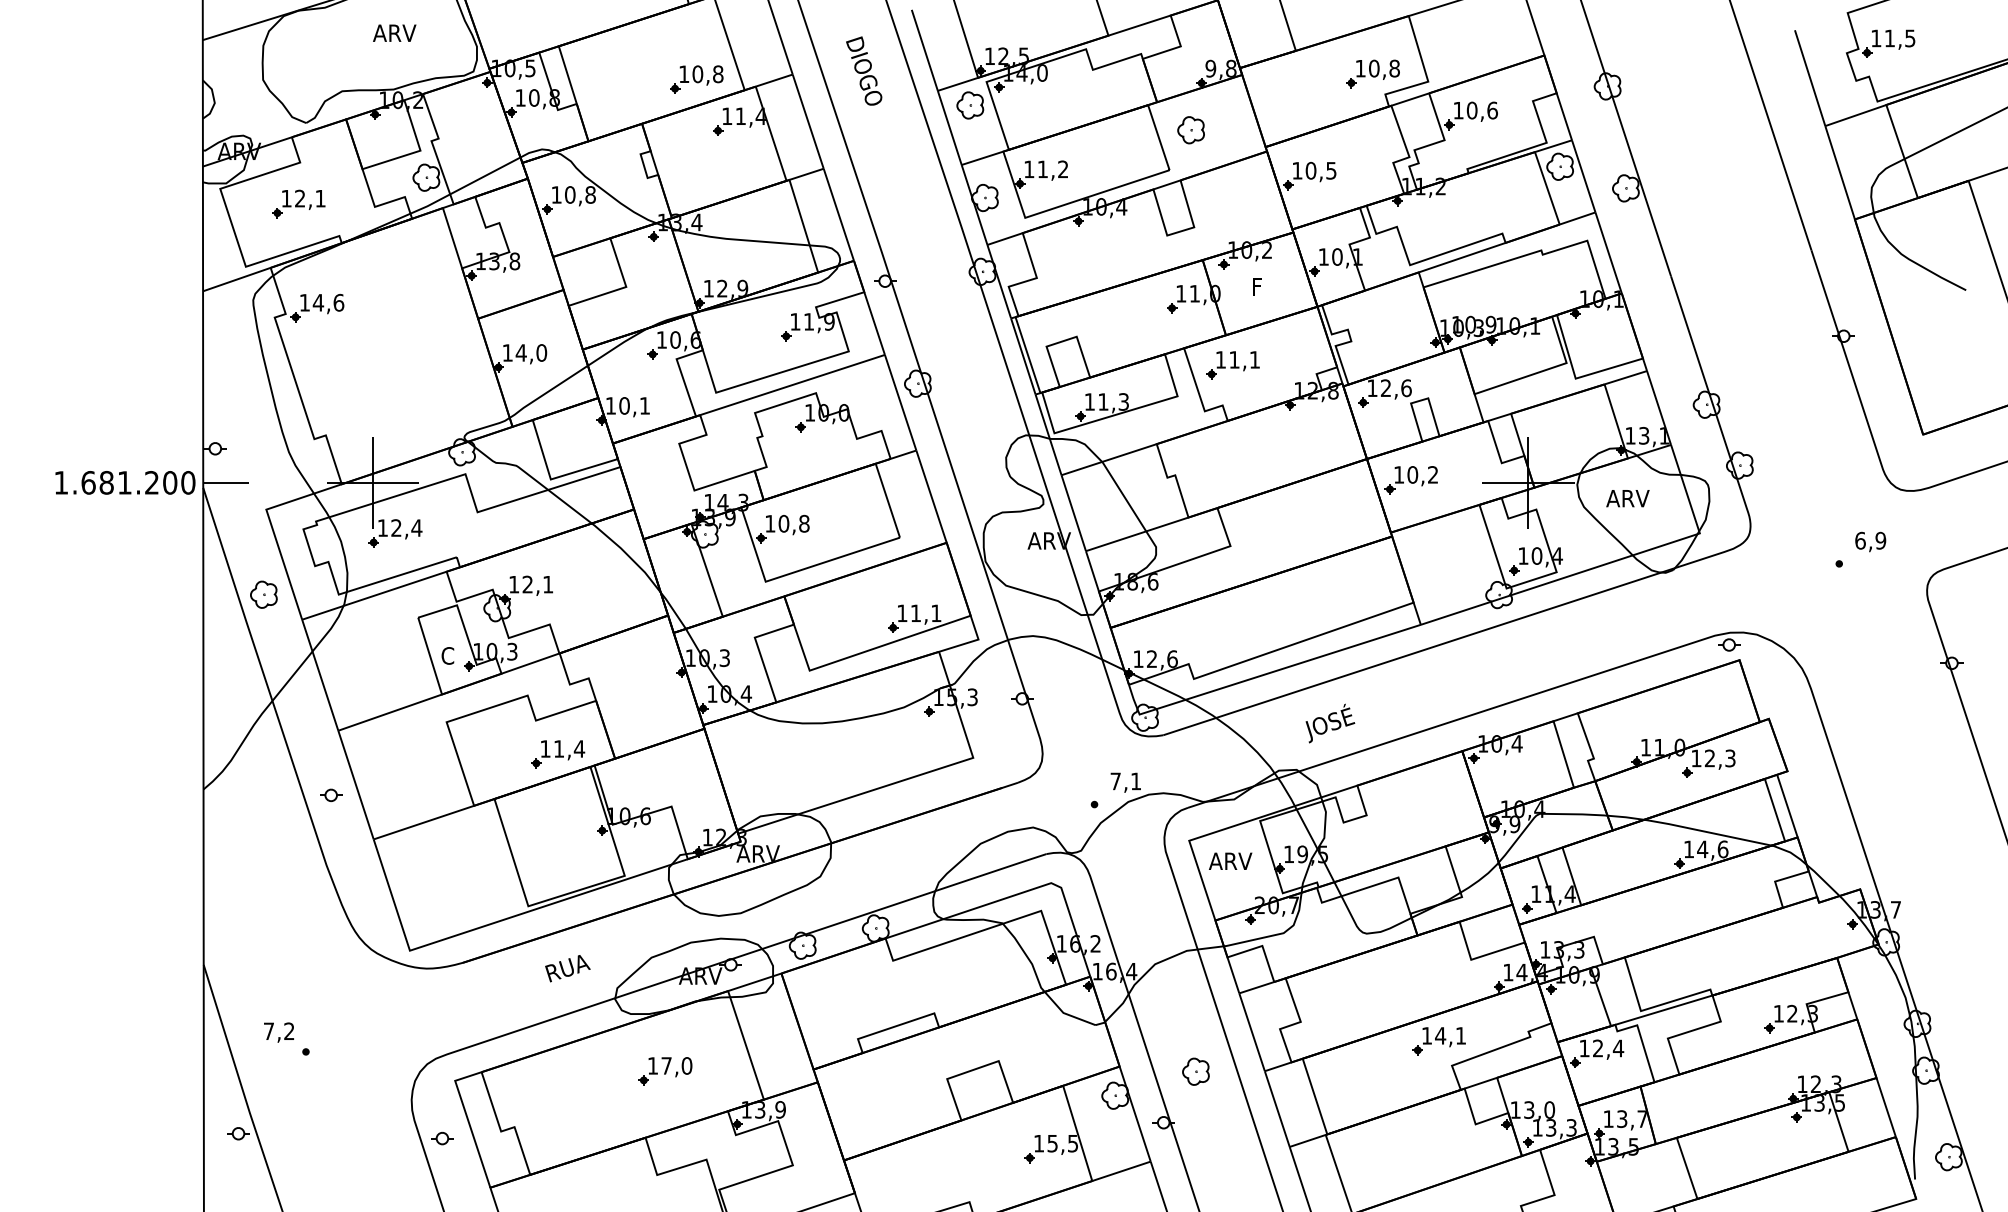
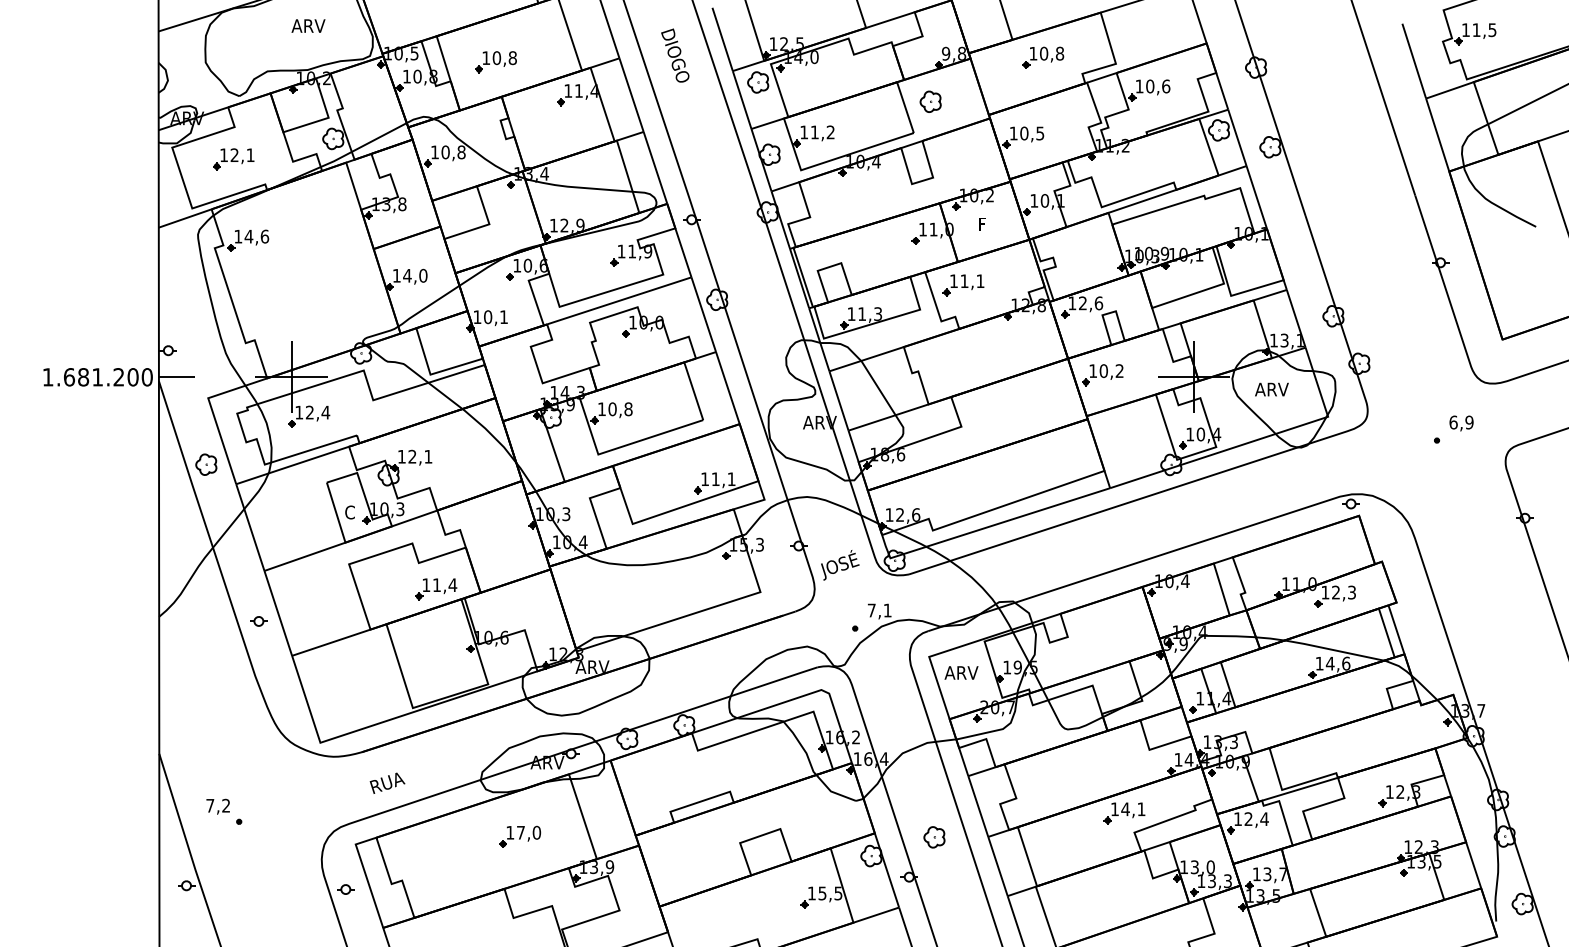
part: (1372, 73) -> (1042, 57), moved
part: (696, 79) -> (495, 62), moved
text: (1330, 723) -> (840, 565), moved
text: (567, 968) -> (387, 783), moved

